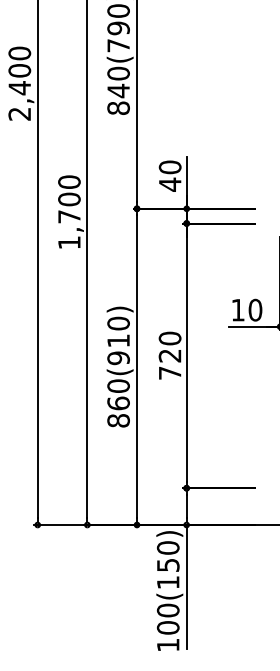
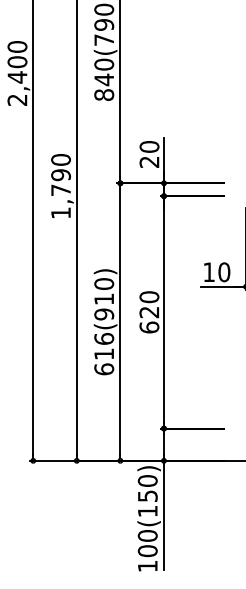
text: (170, 183) -> (149, 161), 40 -> 20
text: (69, 199) -> (61, 175), 1,700 -> 1,790
text: (170, 373) -> (149, 327), 720 -> 620
text: (118, 403) -> (104, 354), 860(910) -> 616(910)

